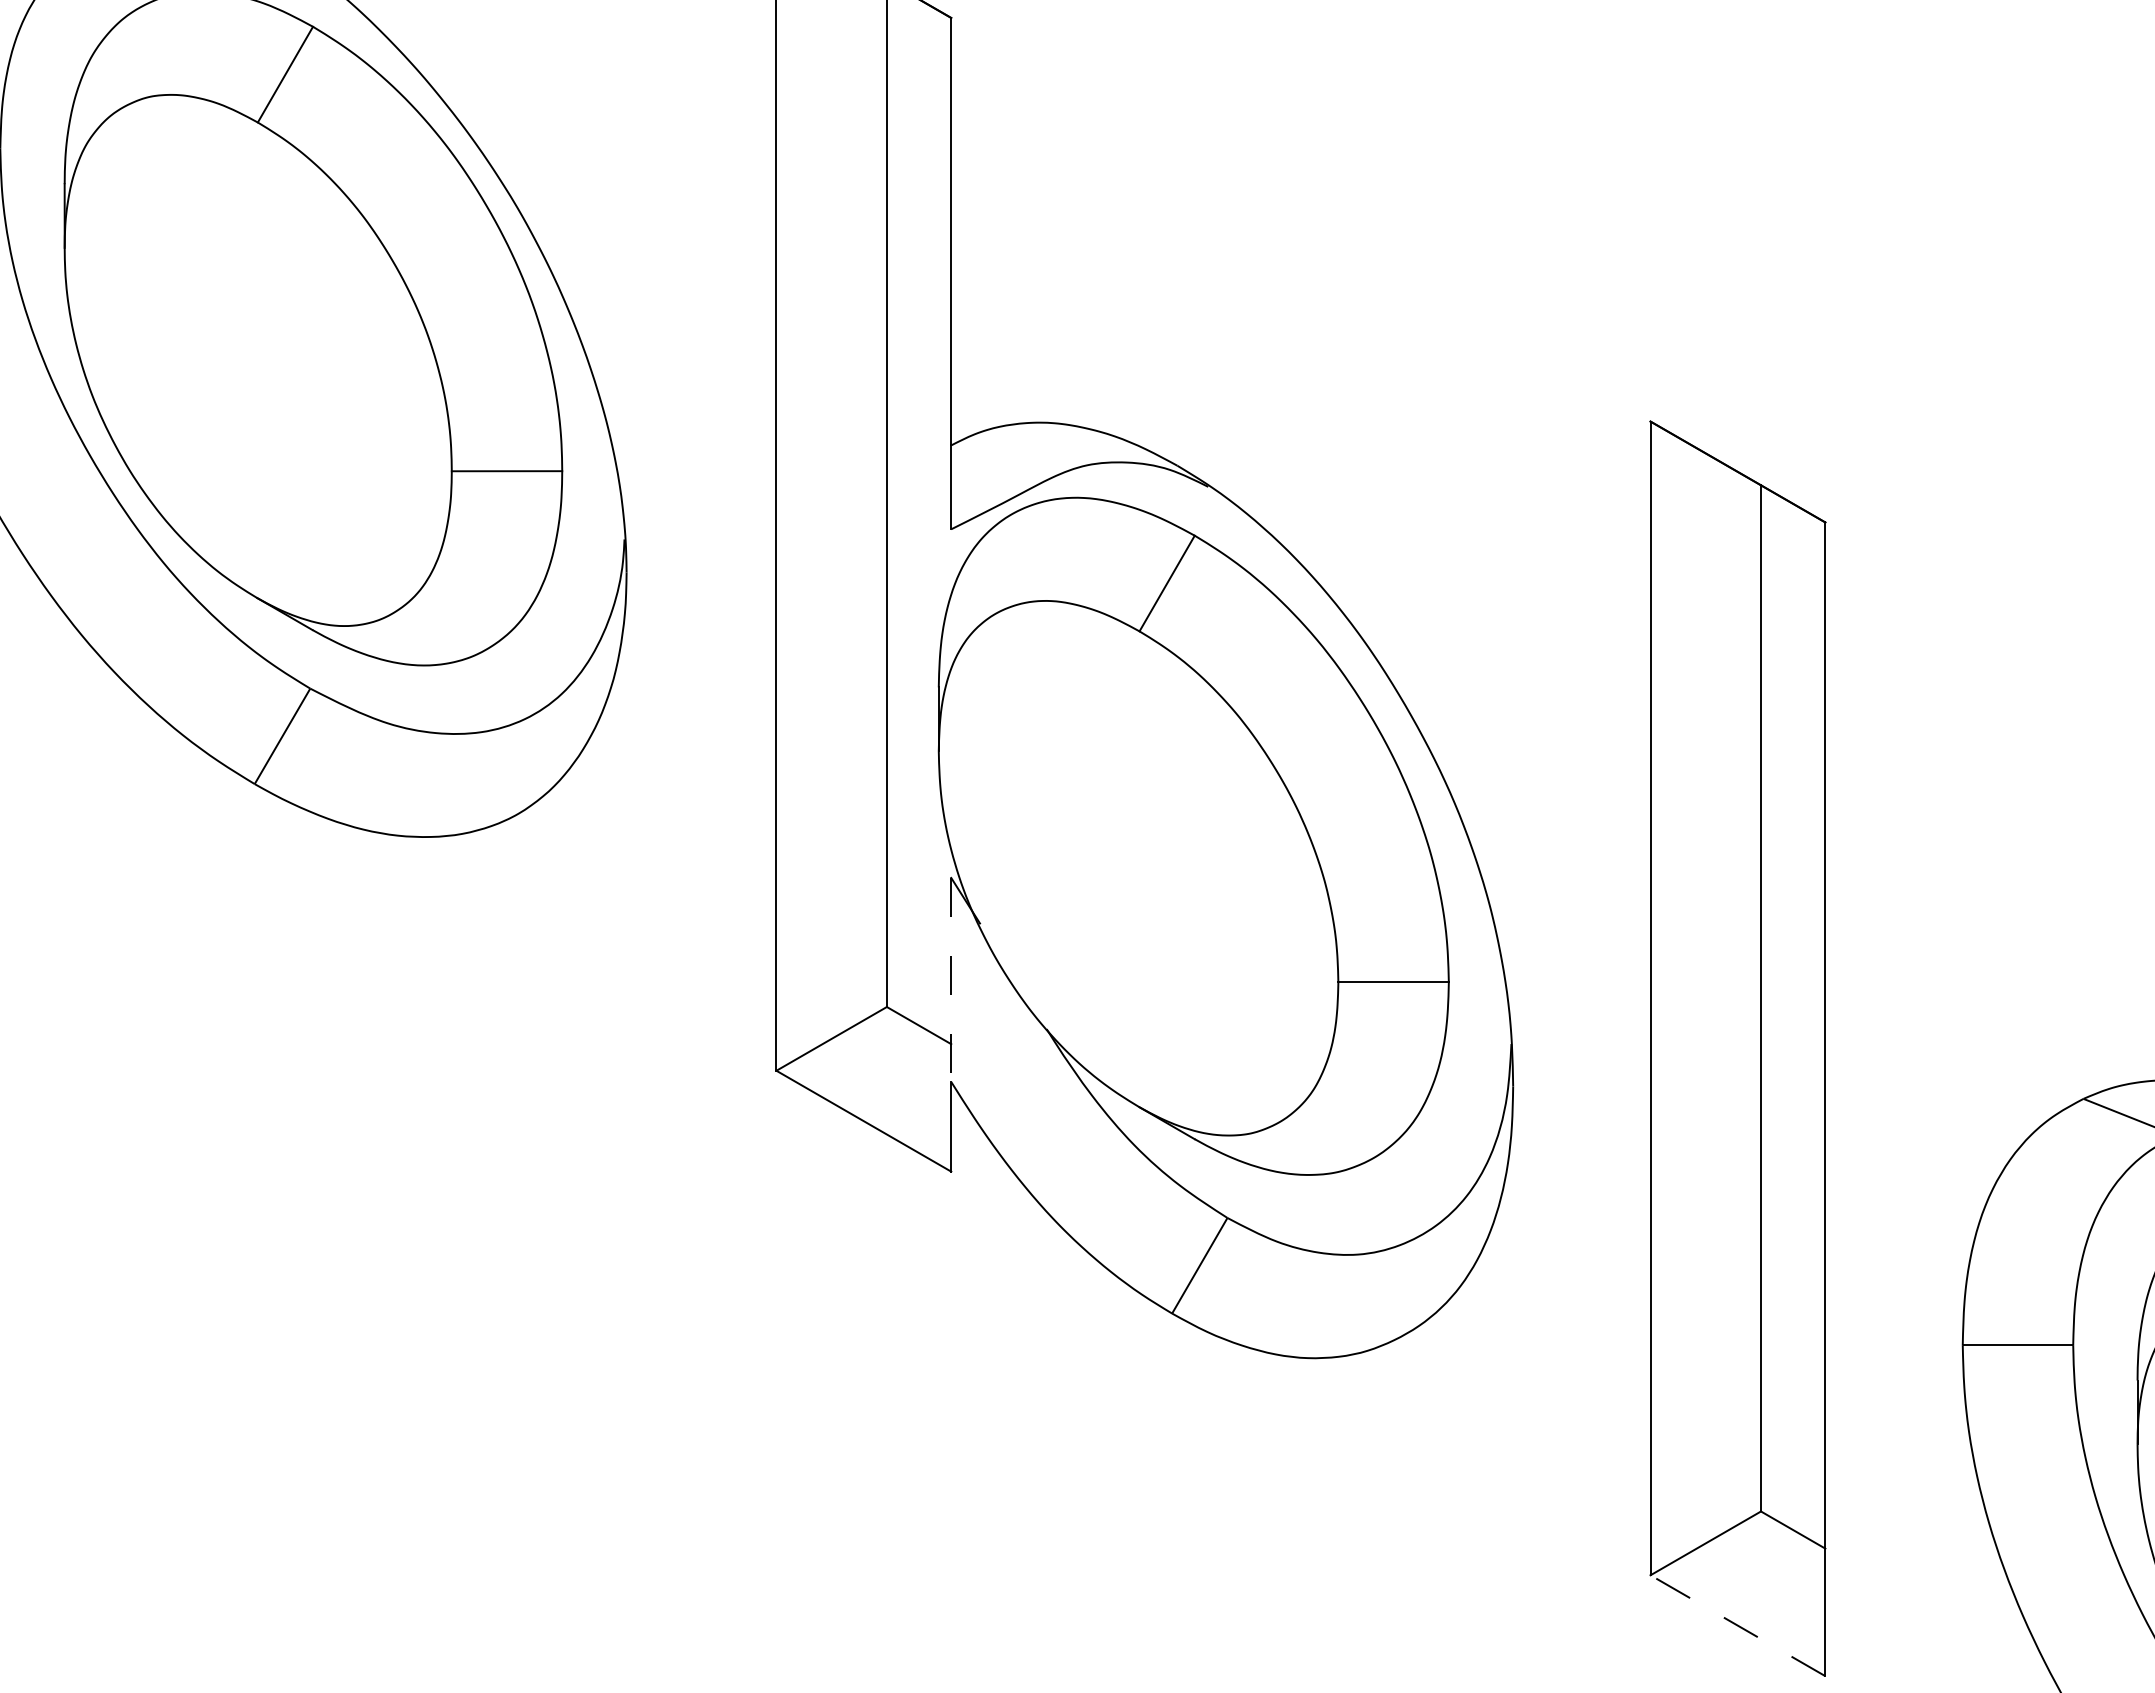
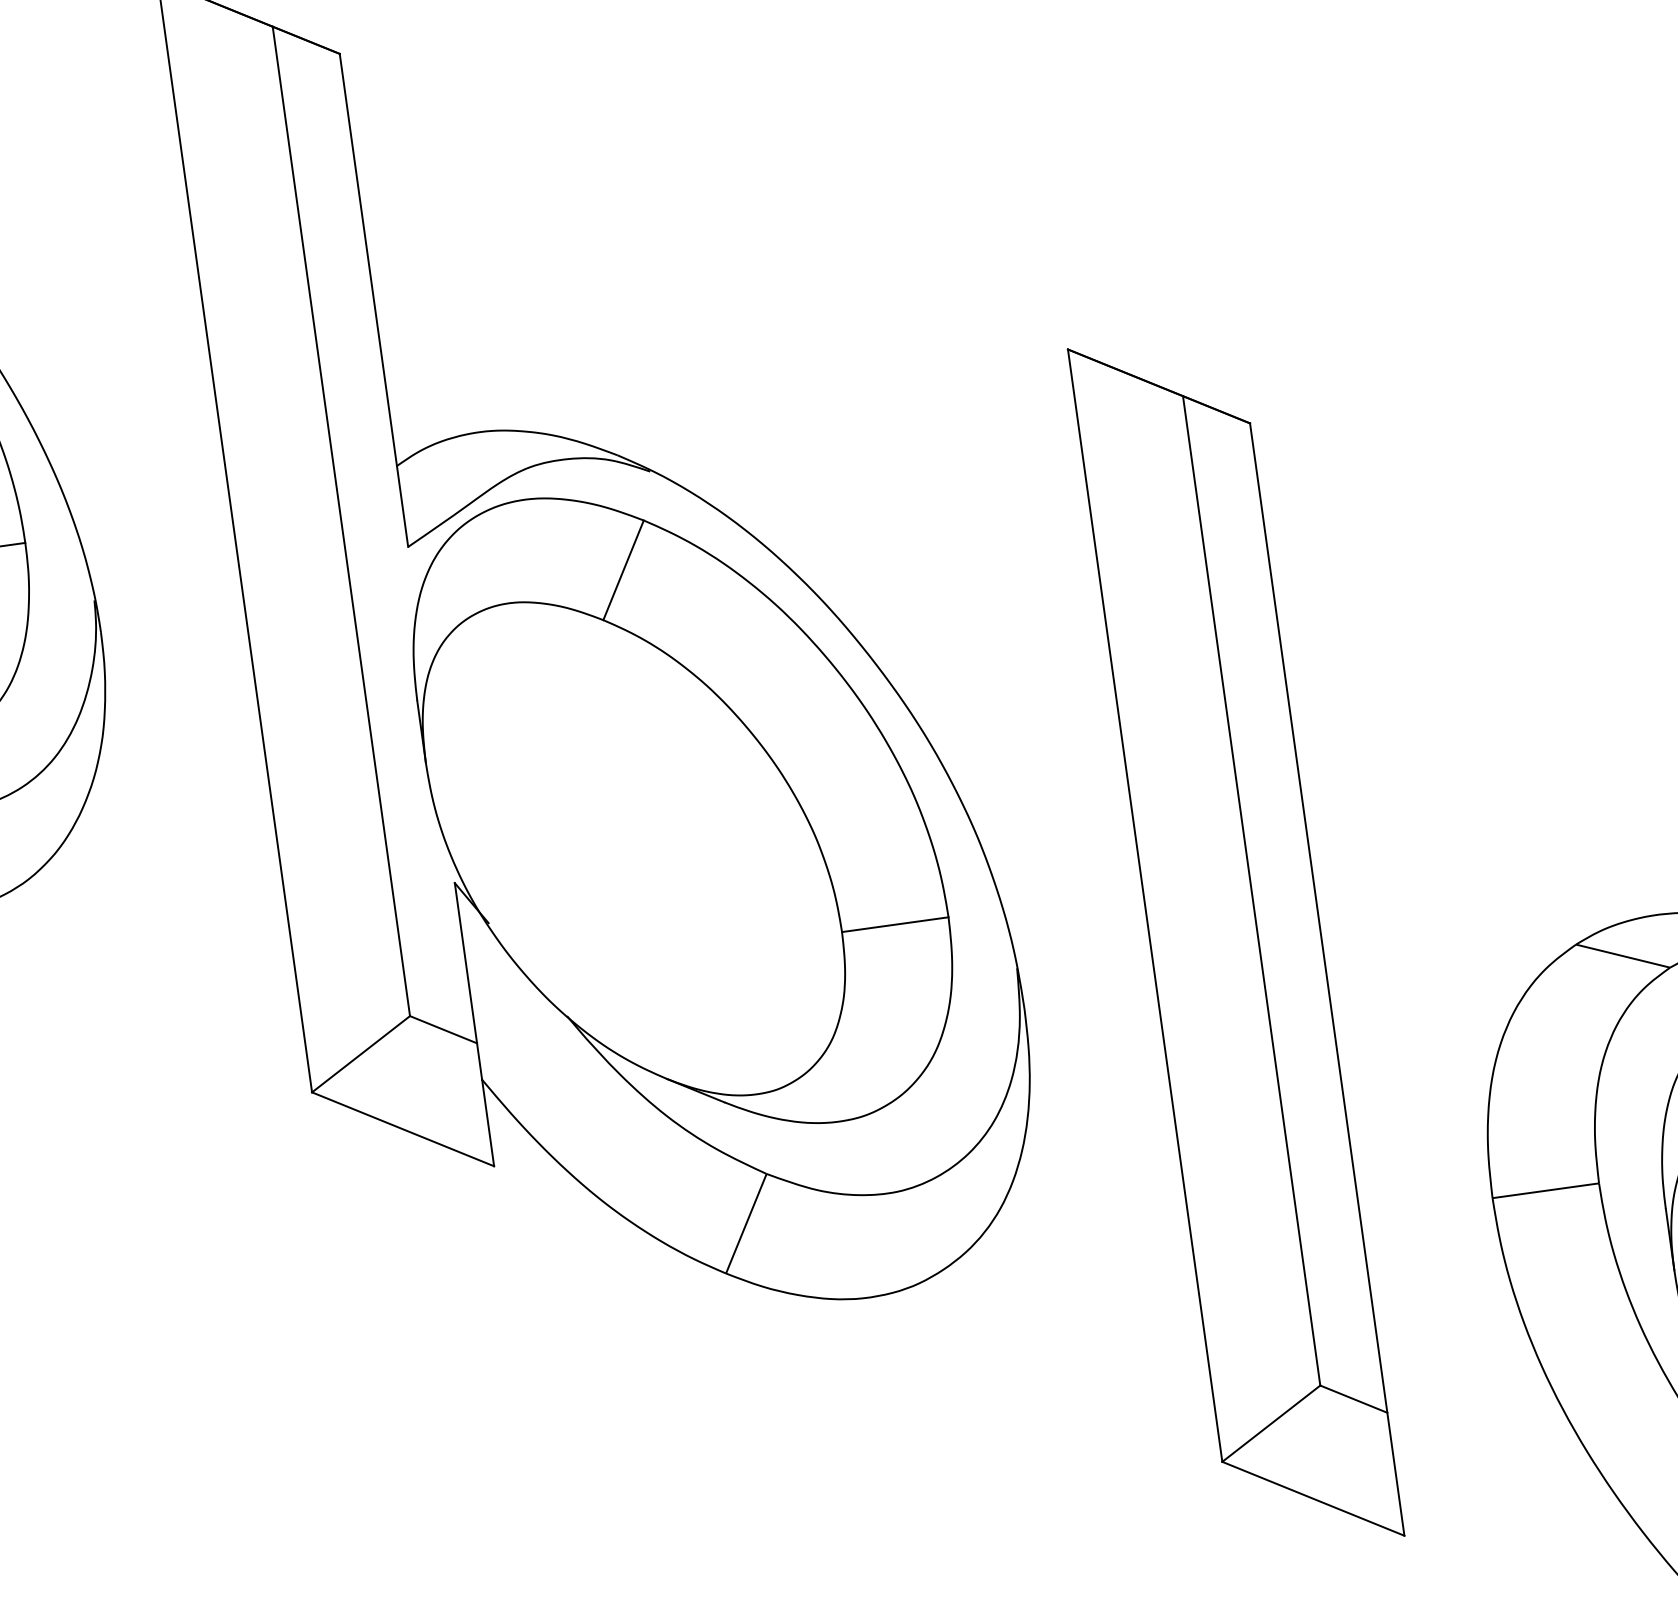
line: (951, 980) -> (468, 981), dashed -> solid
line: (1737, 1625) -> (1312, 1498), dashed -> solid

